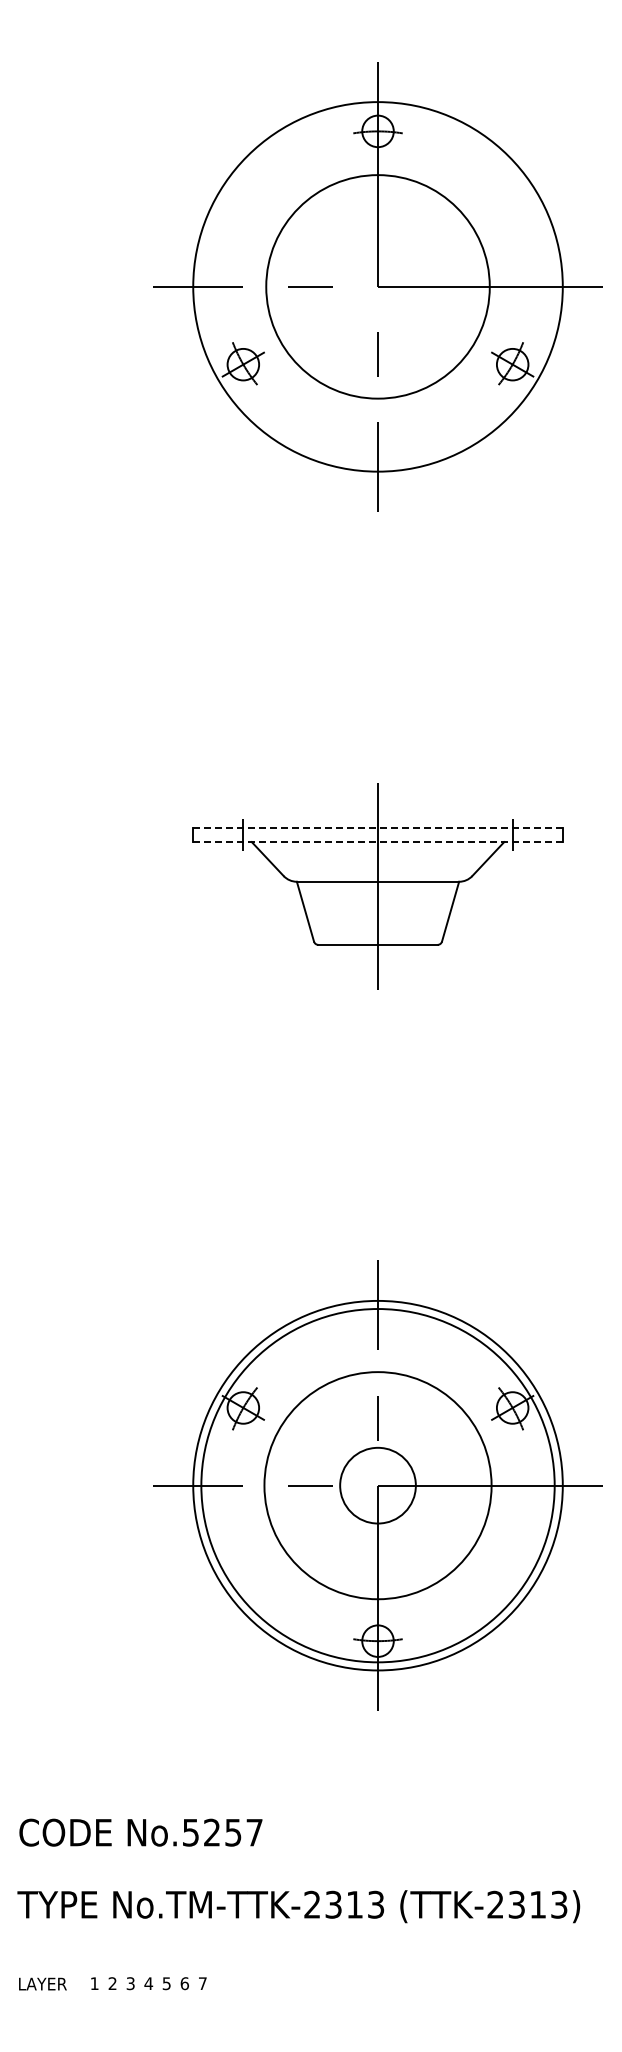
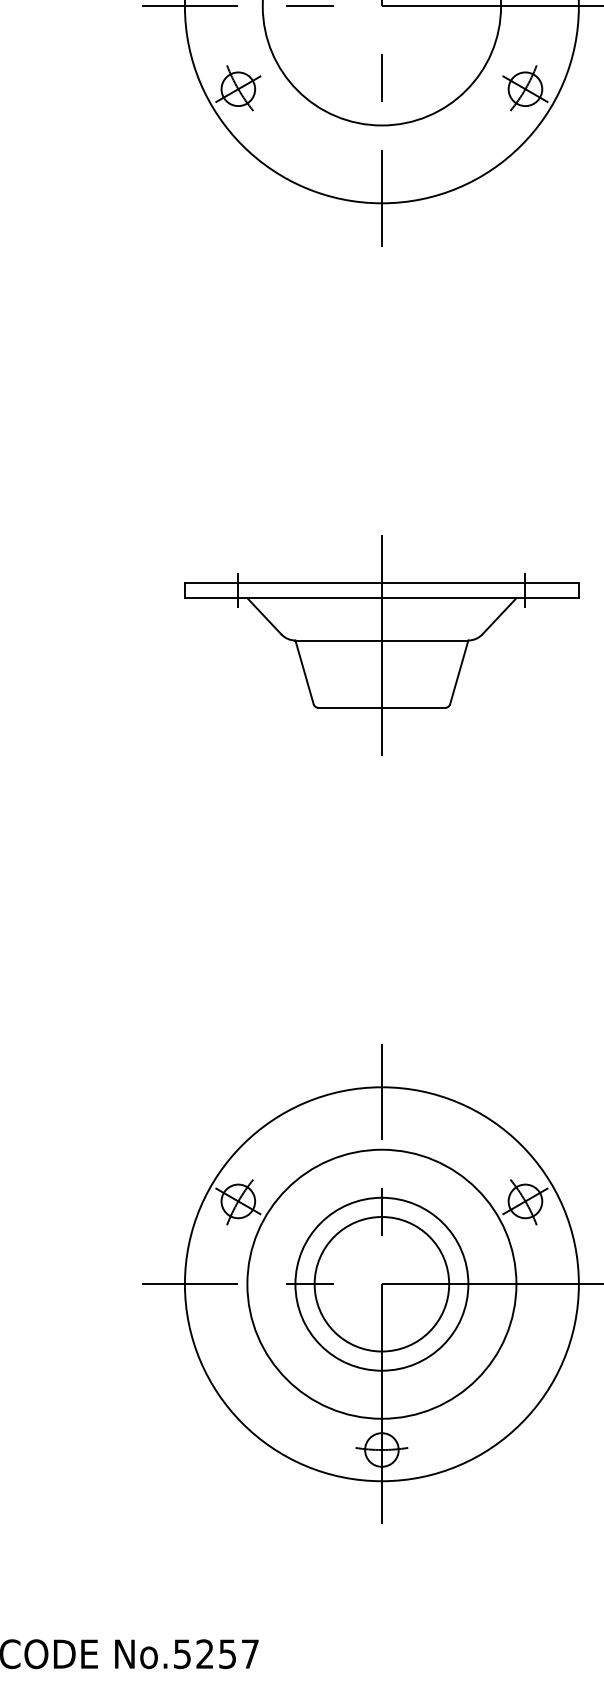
line: (378, 827) -> (382, 582), dashed -> solid
line: (378, 842) -> (382, 598), dashed -> solid
circle: (377, 1485) -> (381, 1284), size x0.71
circle: (377, 1485) -> (381, 1284), size x0.71
circle: (377, 1485) -> (381, 1284), size x1.67

